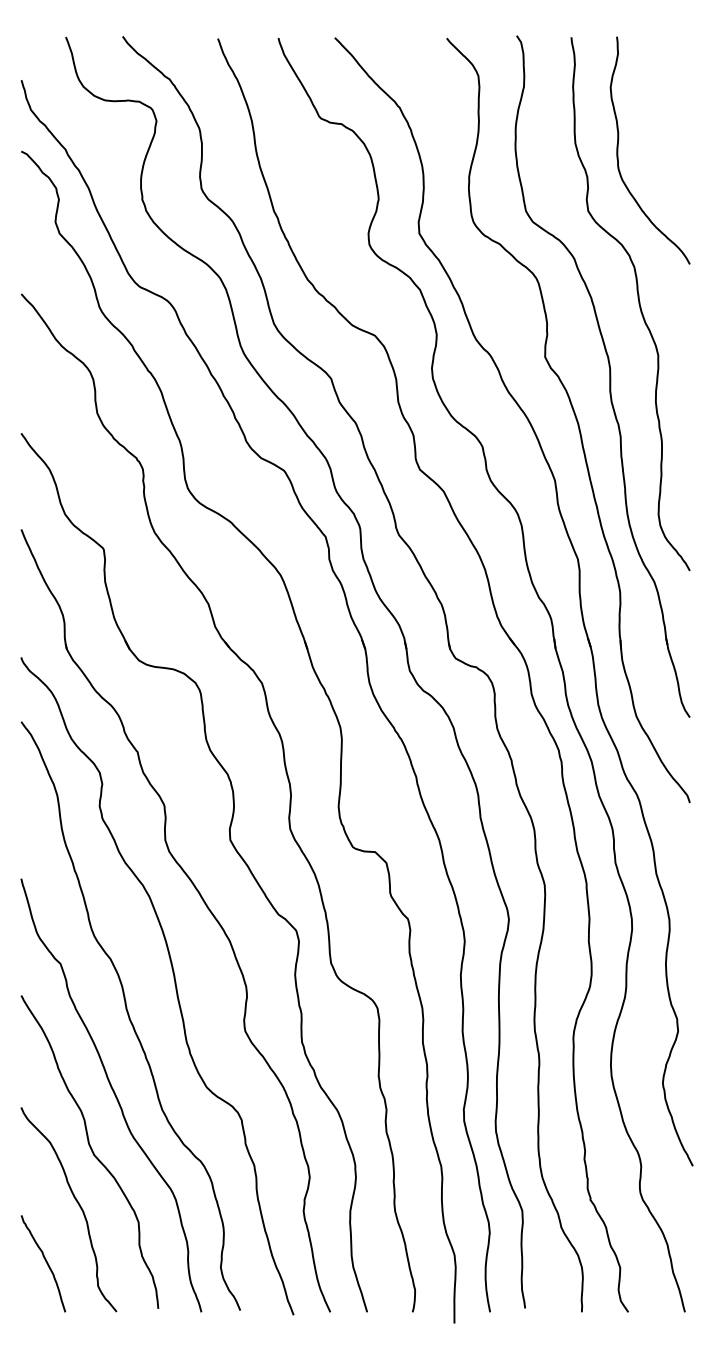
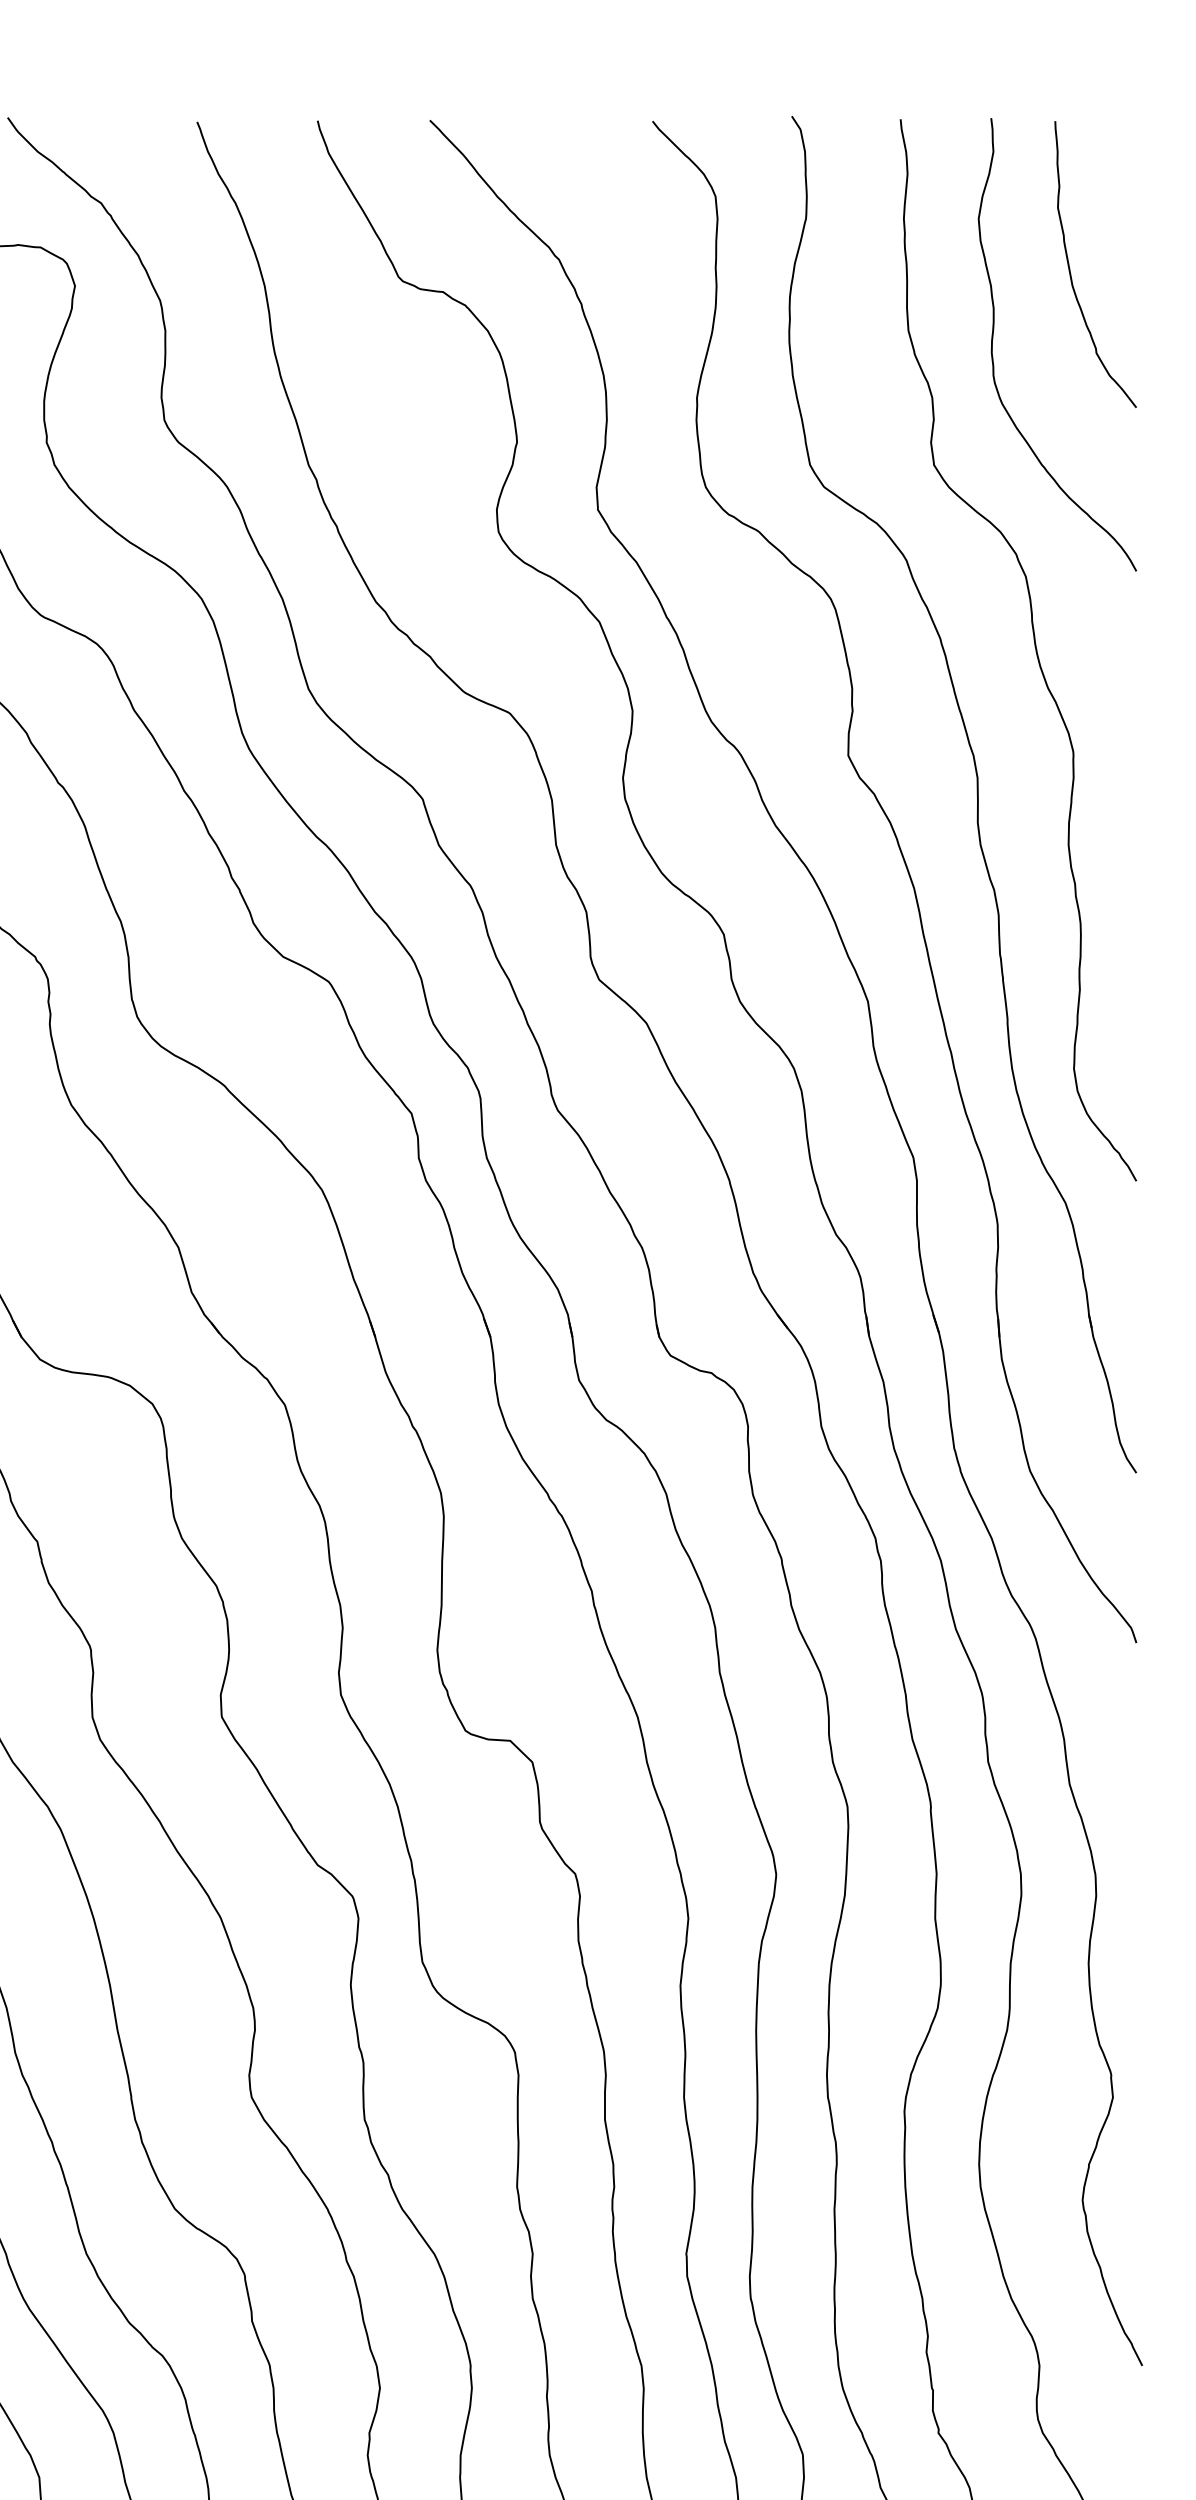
curve: (657, 112) -> (1071, 268), added

